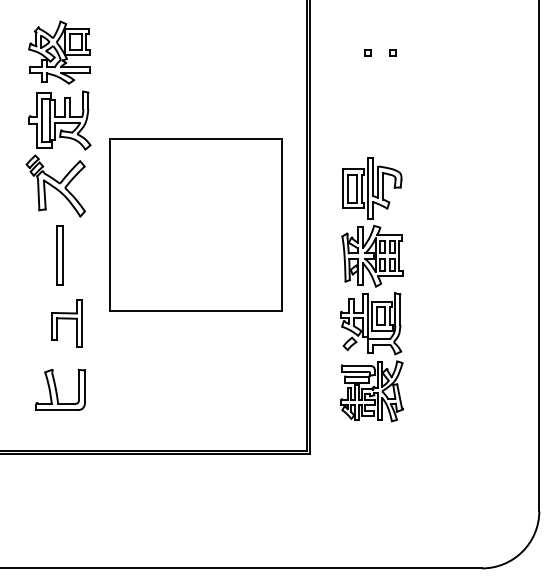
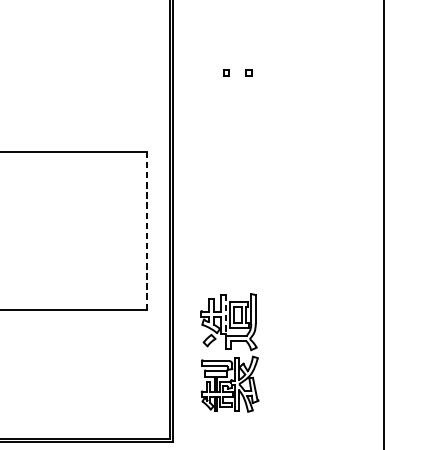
part: (372, 222) -> (230, 228), removed
line: (281, 224) -> (146, 230), solid -> dashed
line: (367, 315) -> (225, 314), solid -> dashed

